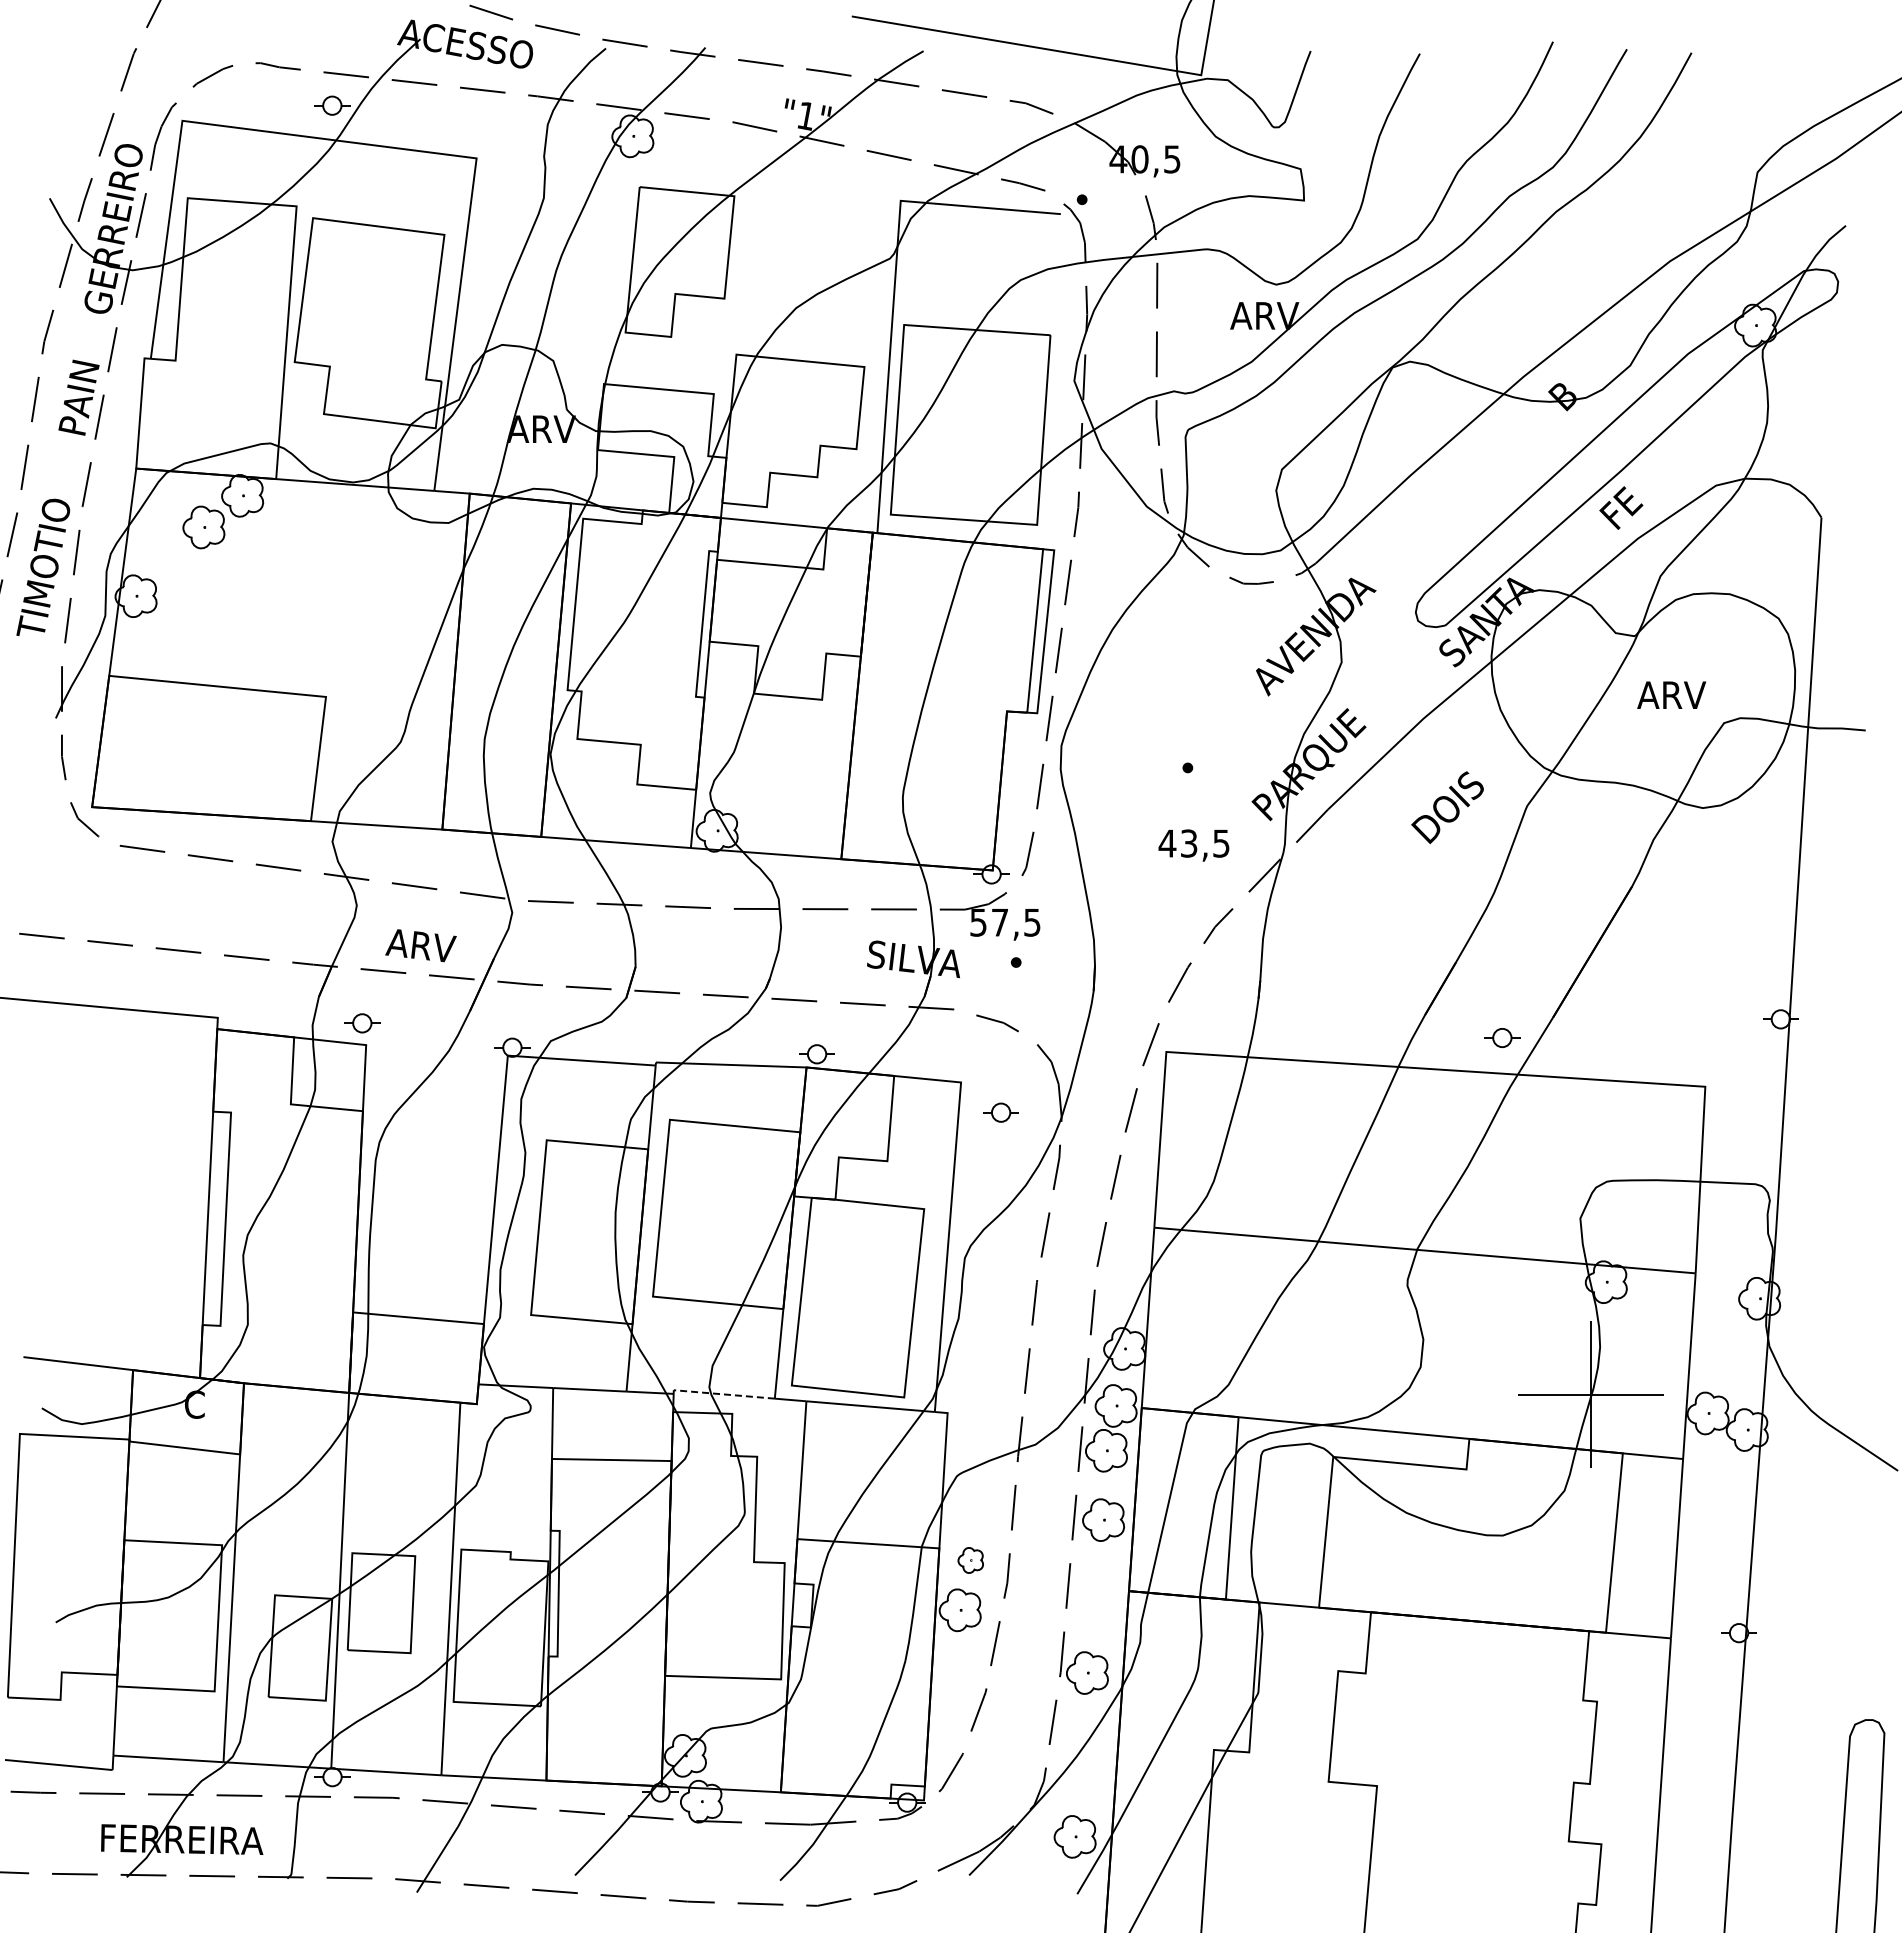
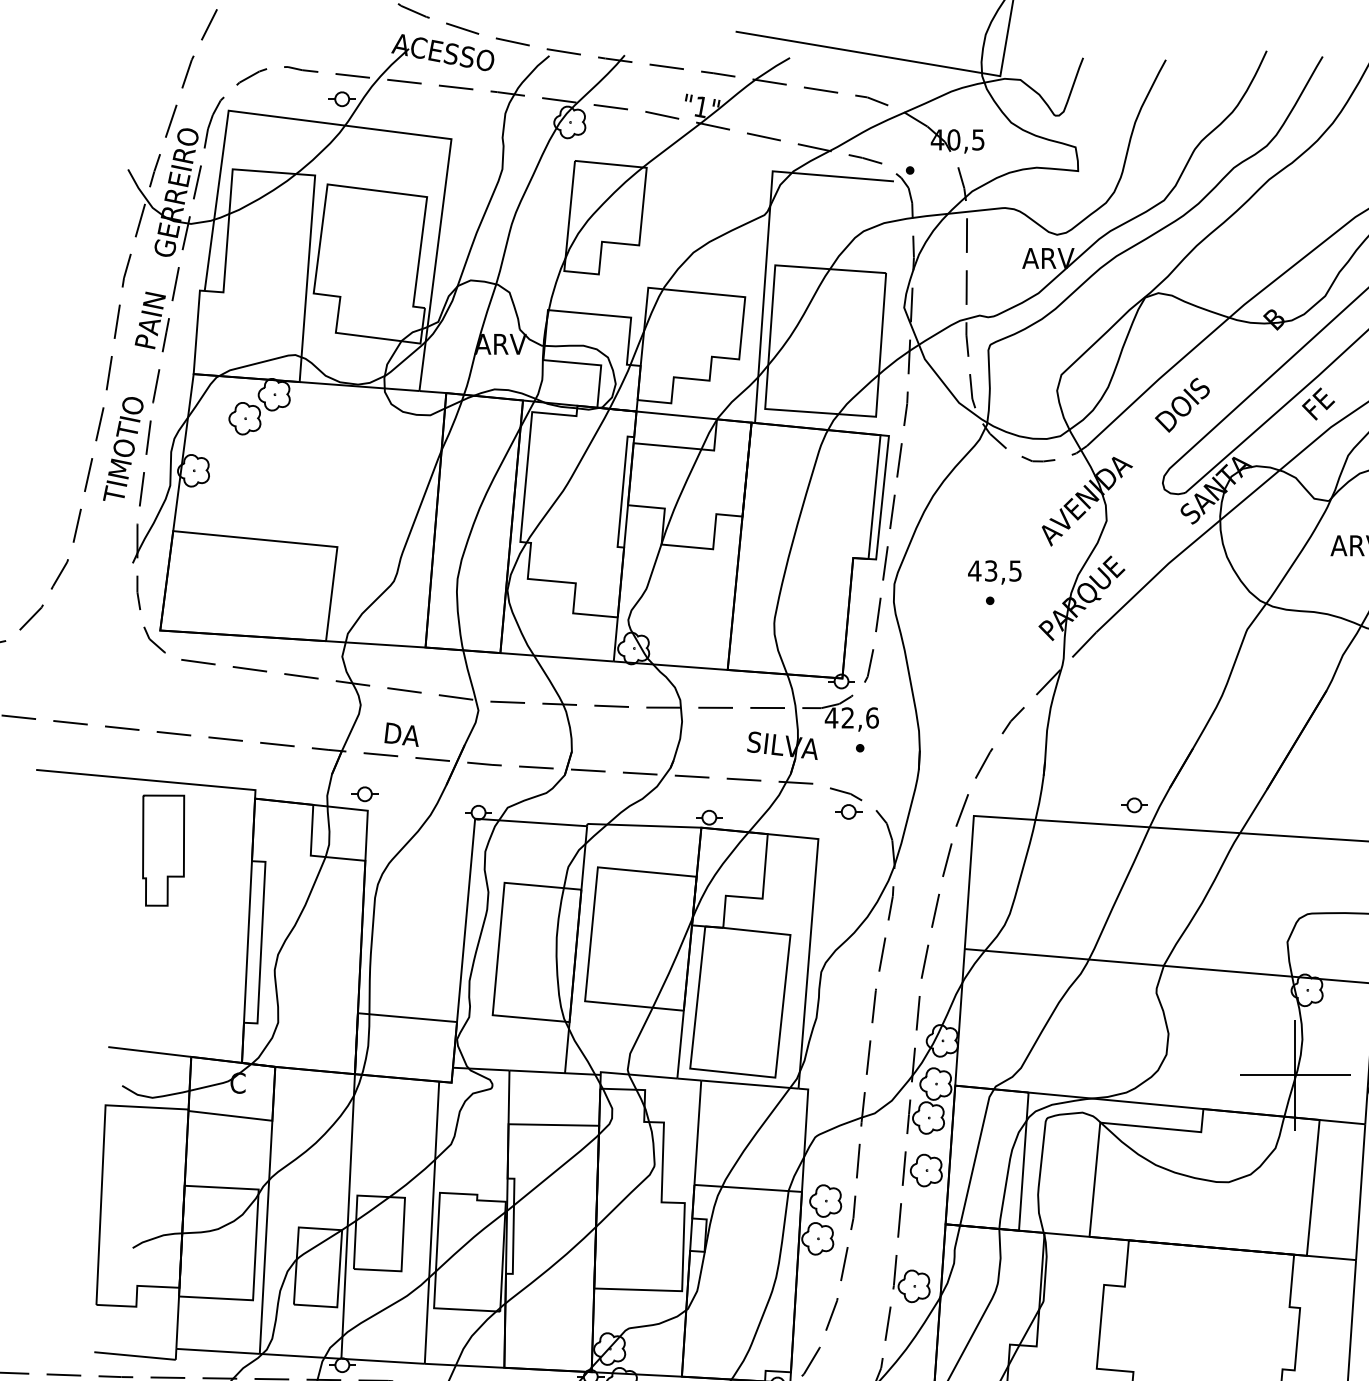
text: (1447, 807) -> (1182, 405), moved
text: (1193, 845) -> (994, 572), moved
text: (1005, 922) -> (852, 717), 57,5 -> 42,6
text: (420, 945) -> (408, 735), ARV -> DA
part: (1502, 1037) -> (1134, 805), moved
part: (96, 1097) -> (163, 850), added
part: (1000, 1112) -> (848, 811), moved
line: (721, 1394) -> (636, 1075), dashed -> solid
part: (970, 1560) -> (825, 1201), size x1.67

